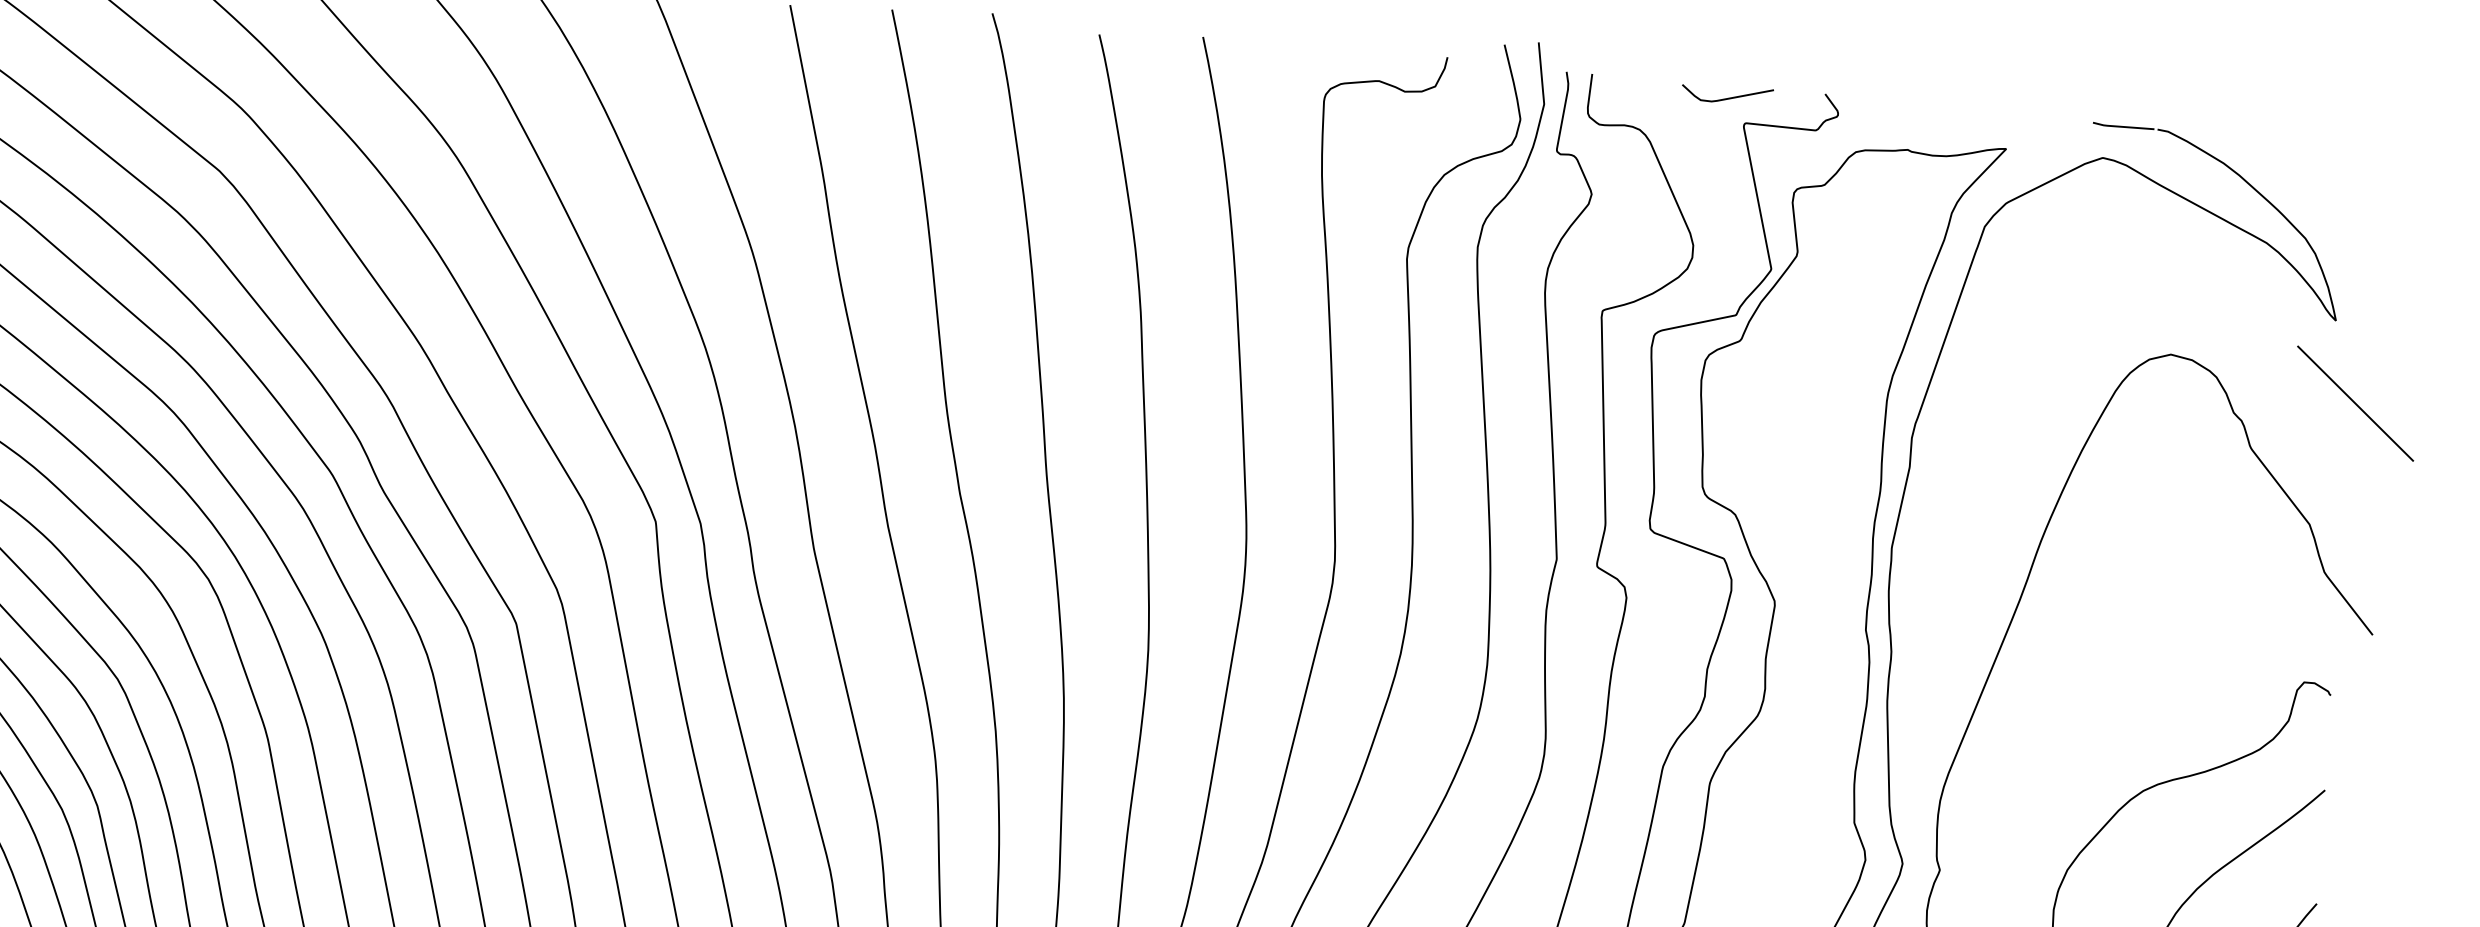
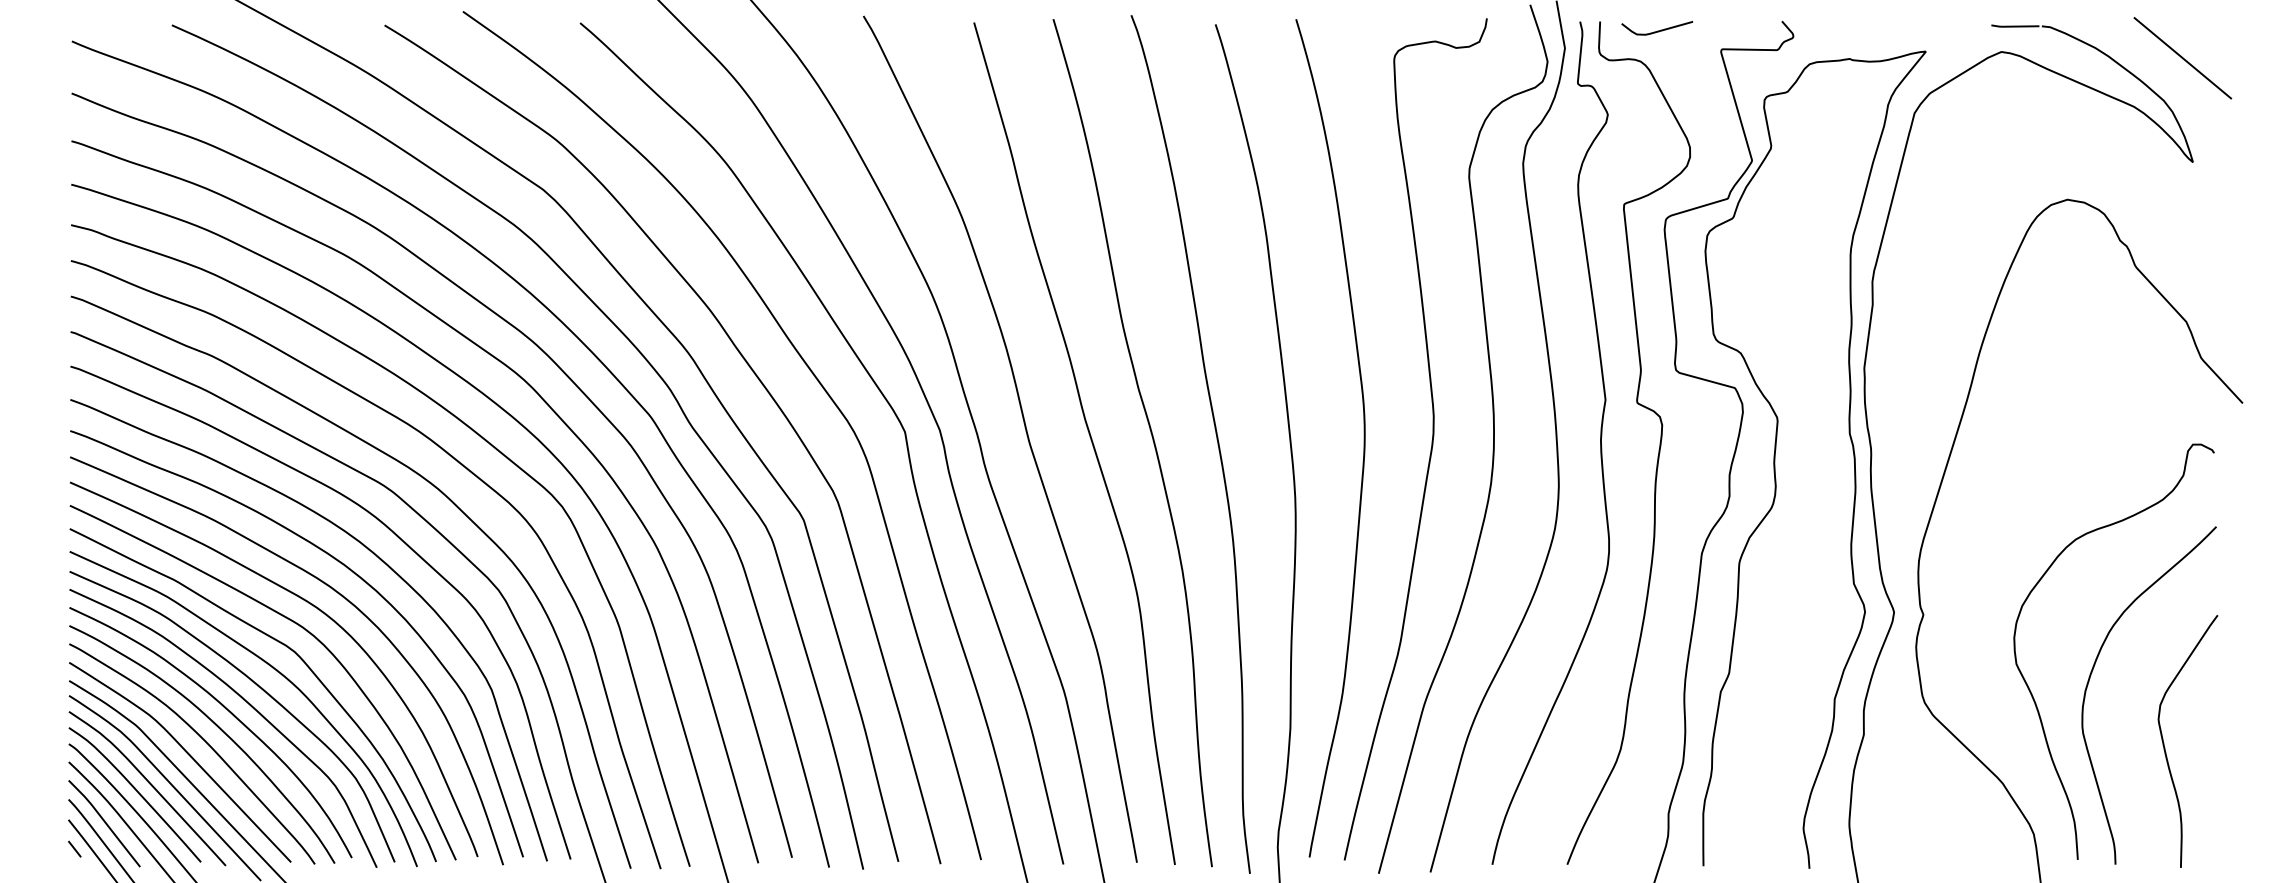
curve: (1727, 97) -> (1657, 30), moved
line: (2355, 403) -> (2182, 58), moved

